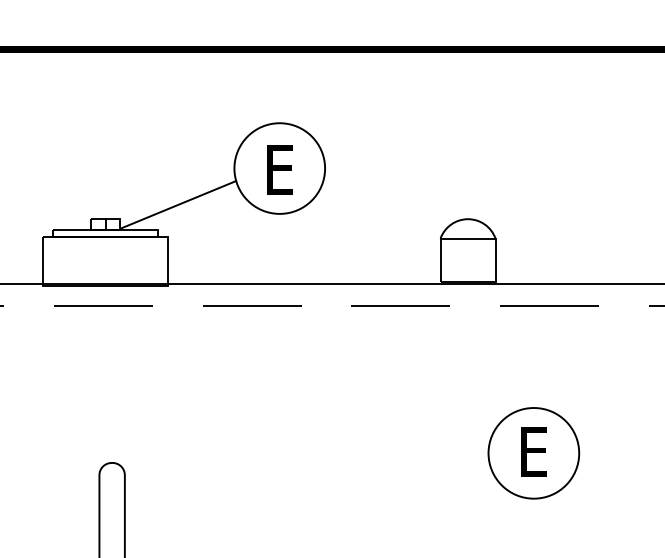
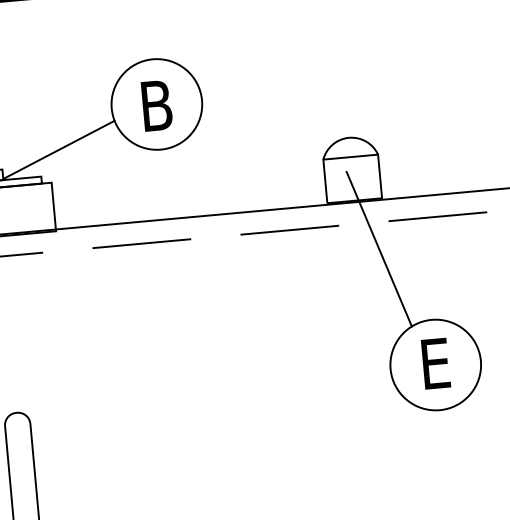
text: (279, 169) -> (156, 105), E -> B
line: (487, 332) -> (378, 248), added

